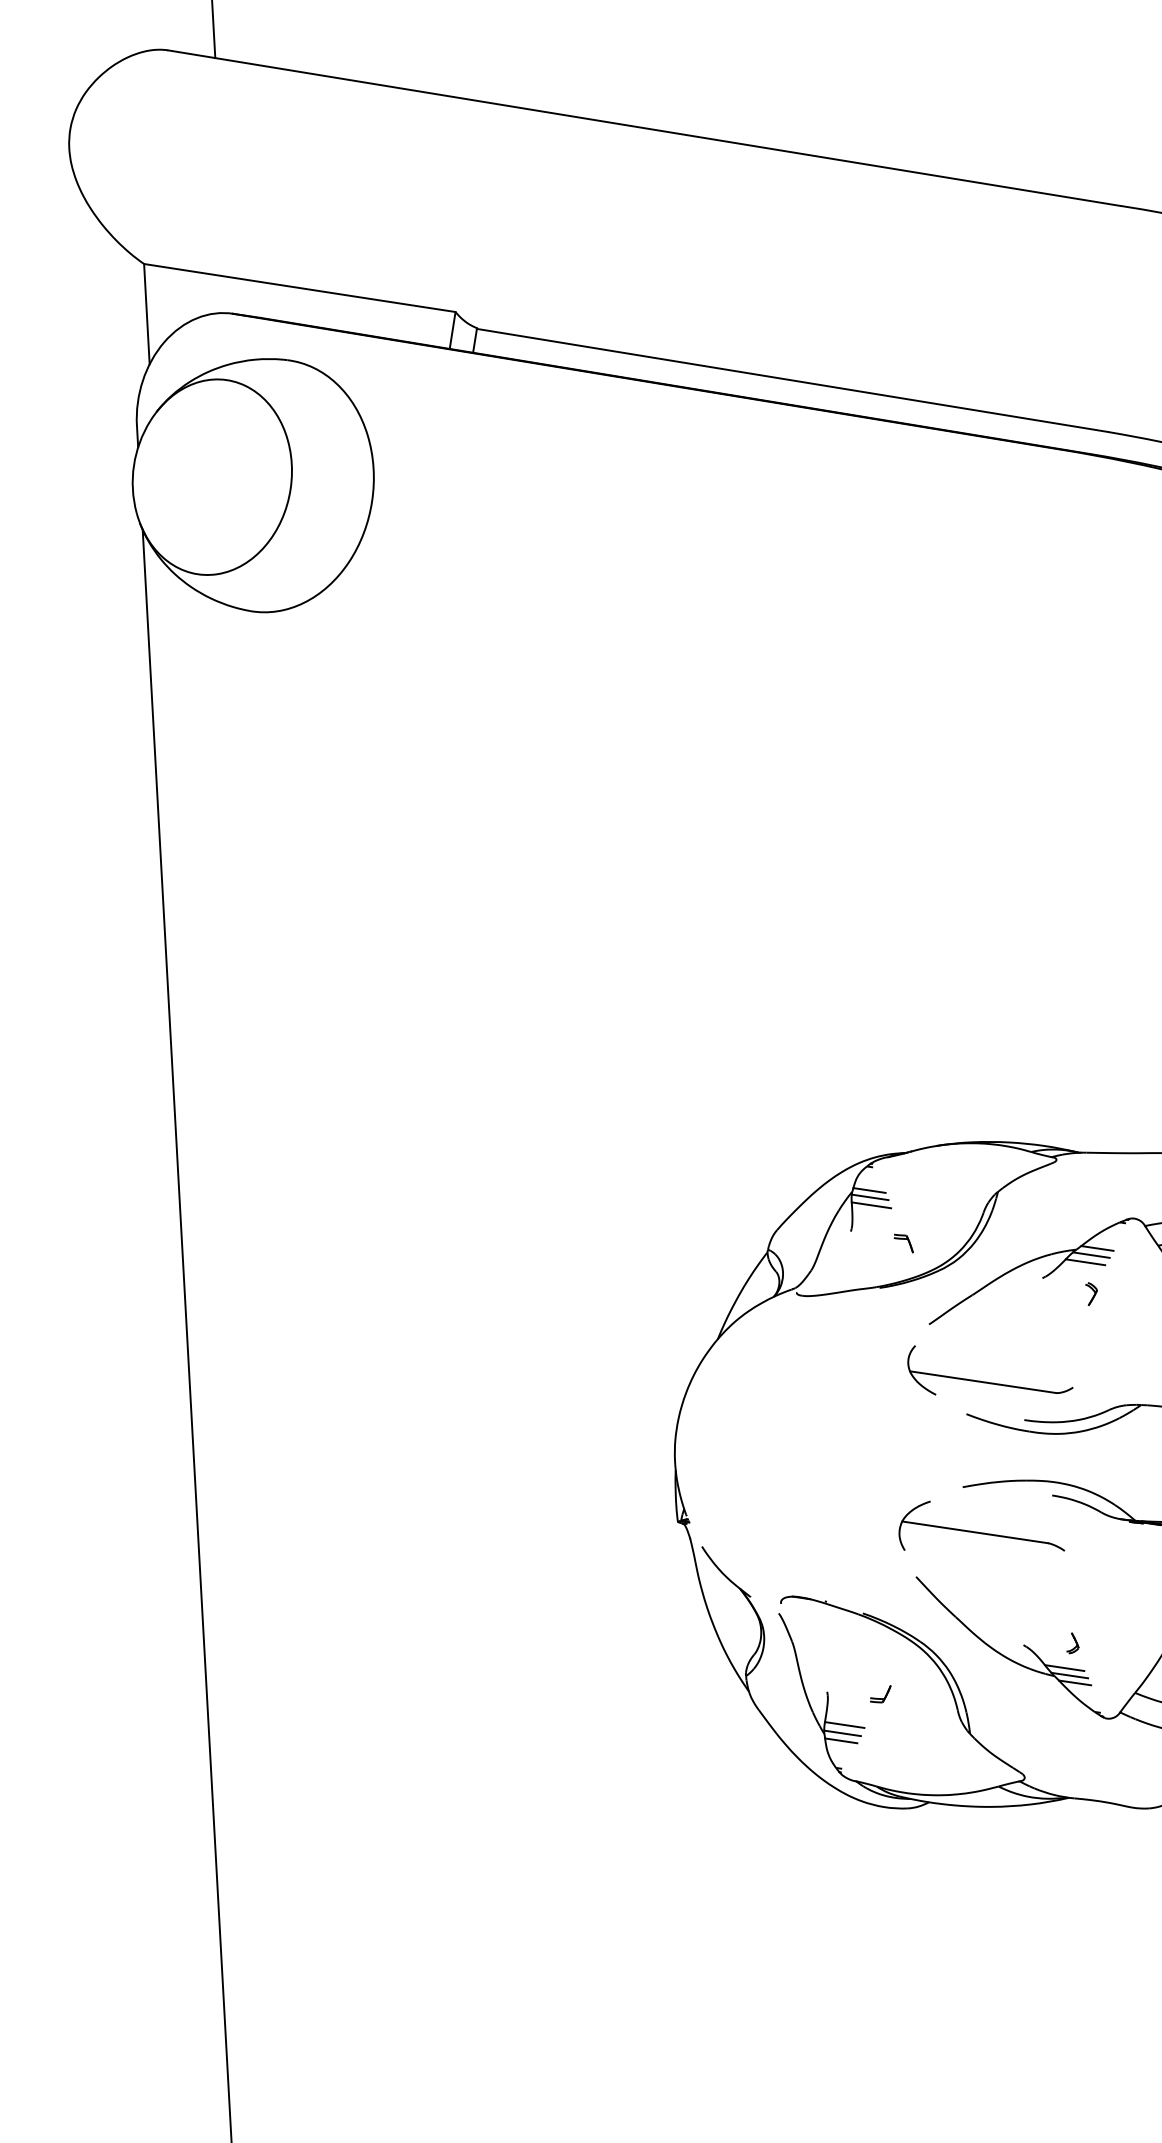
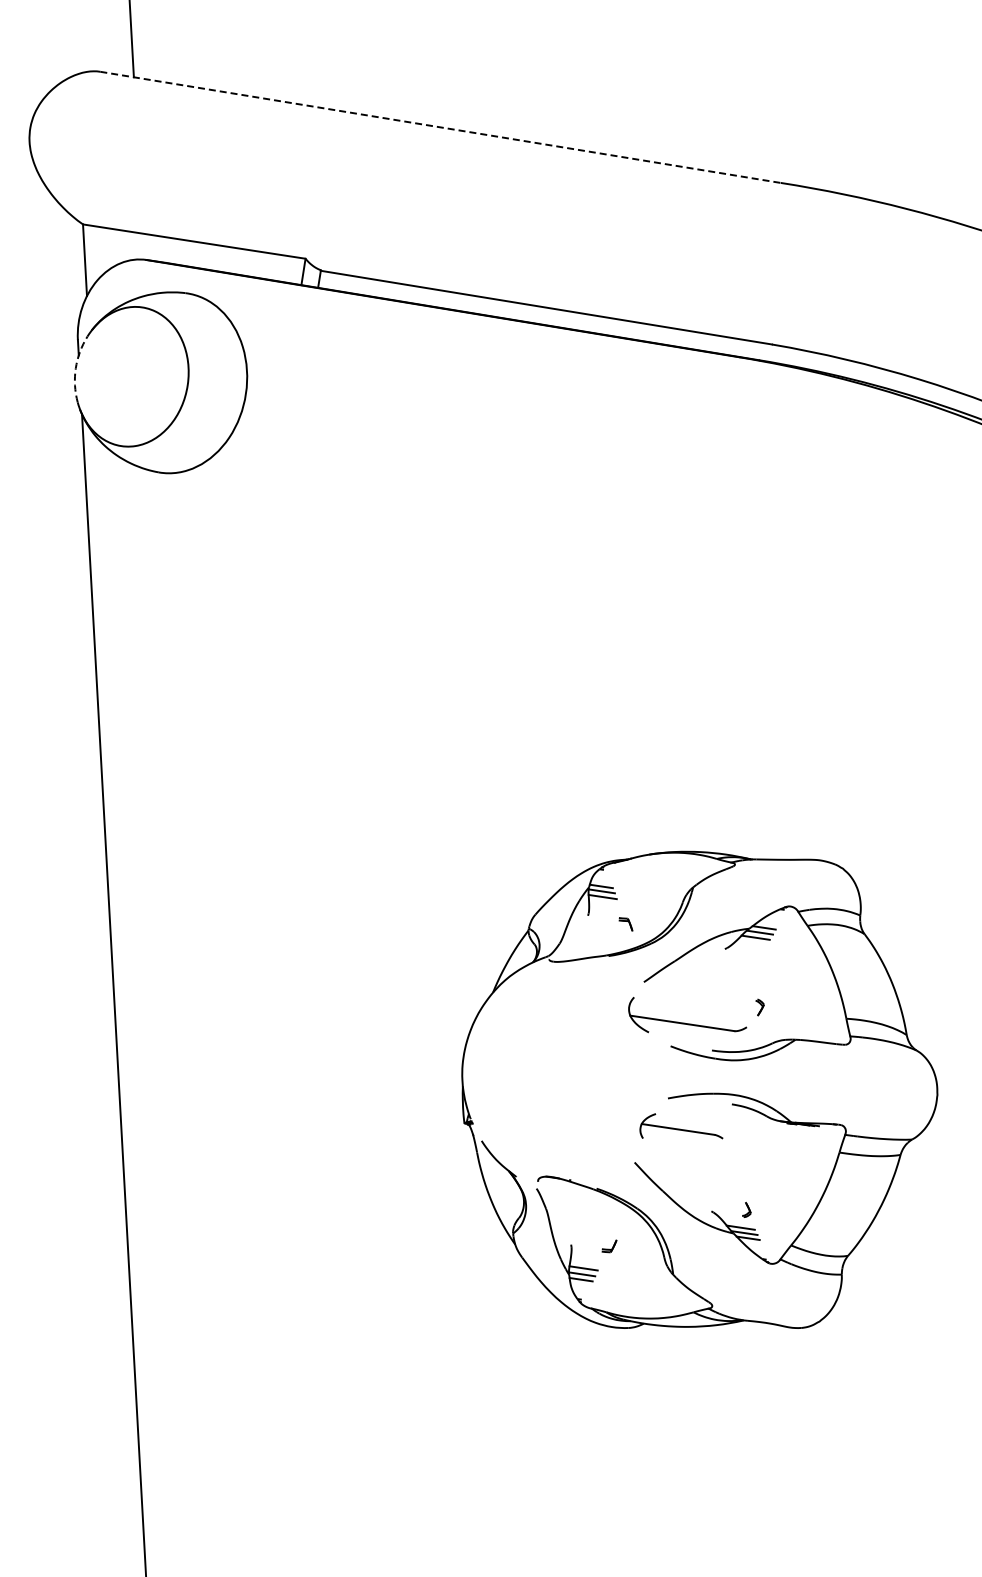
line: (644, 128) -> (440, 127), solid -> dashed
arc: (133, 465) -> (75, 368), solid -> dashed
part: (1090, 1294) -> (759, 1007), moved
part: (981, 1526) -> (681, 1126), size x0.7

